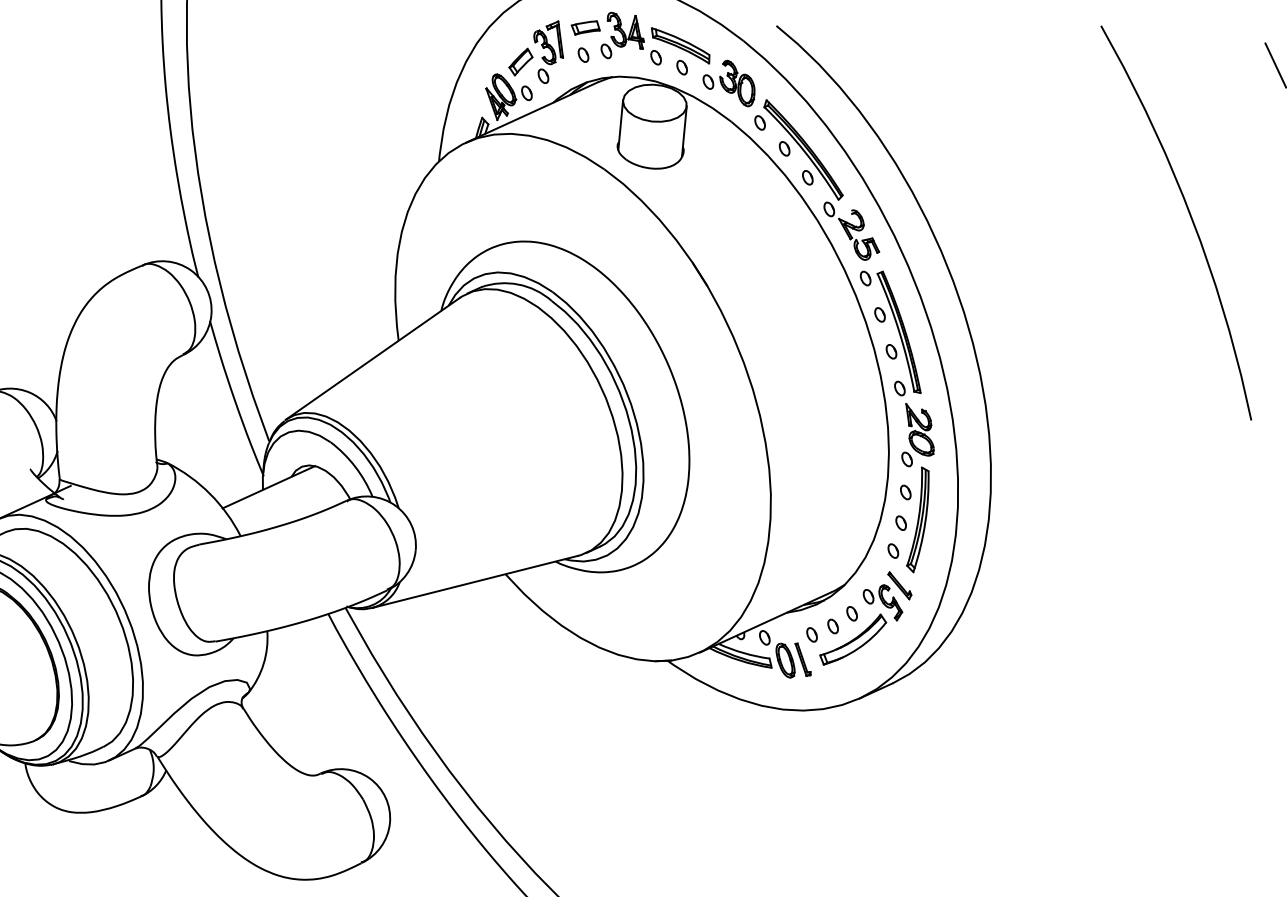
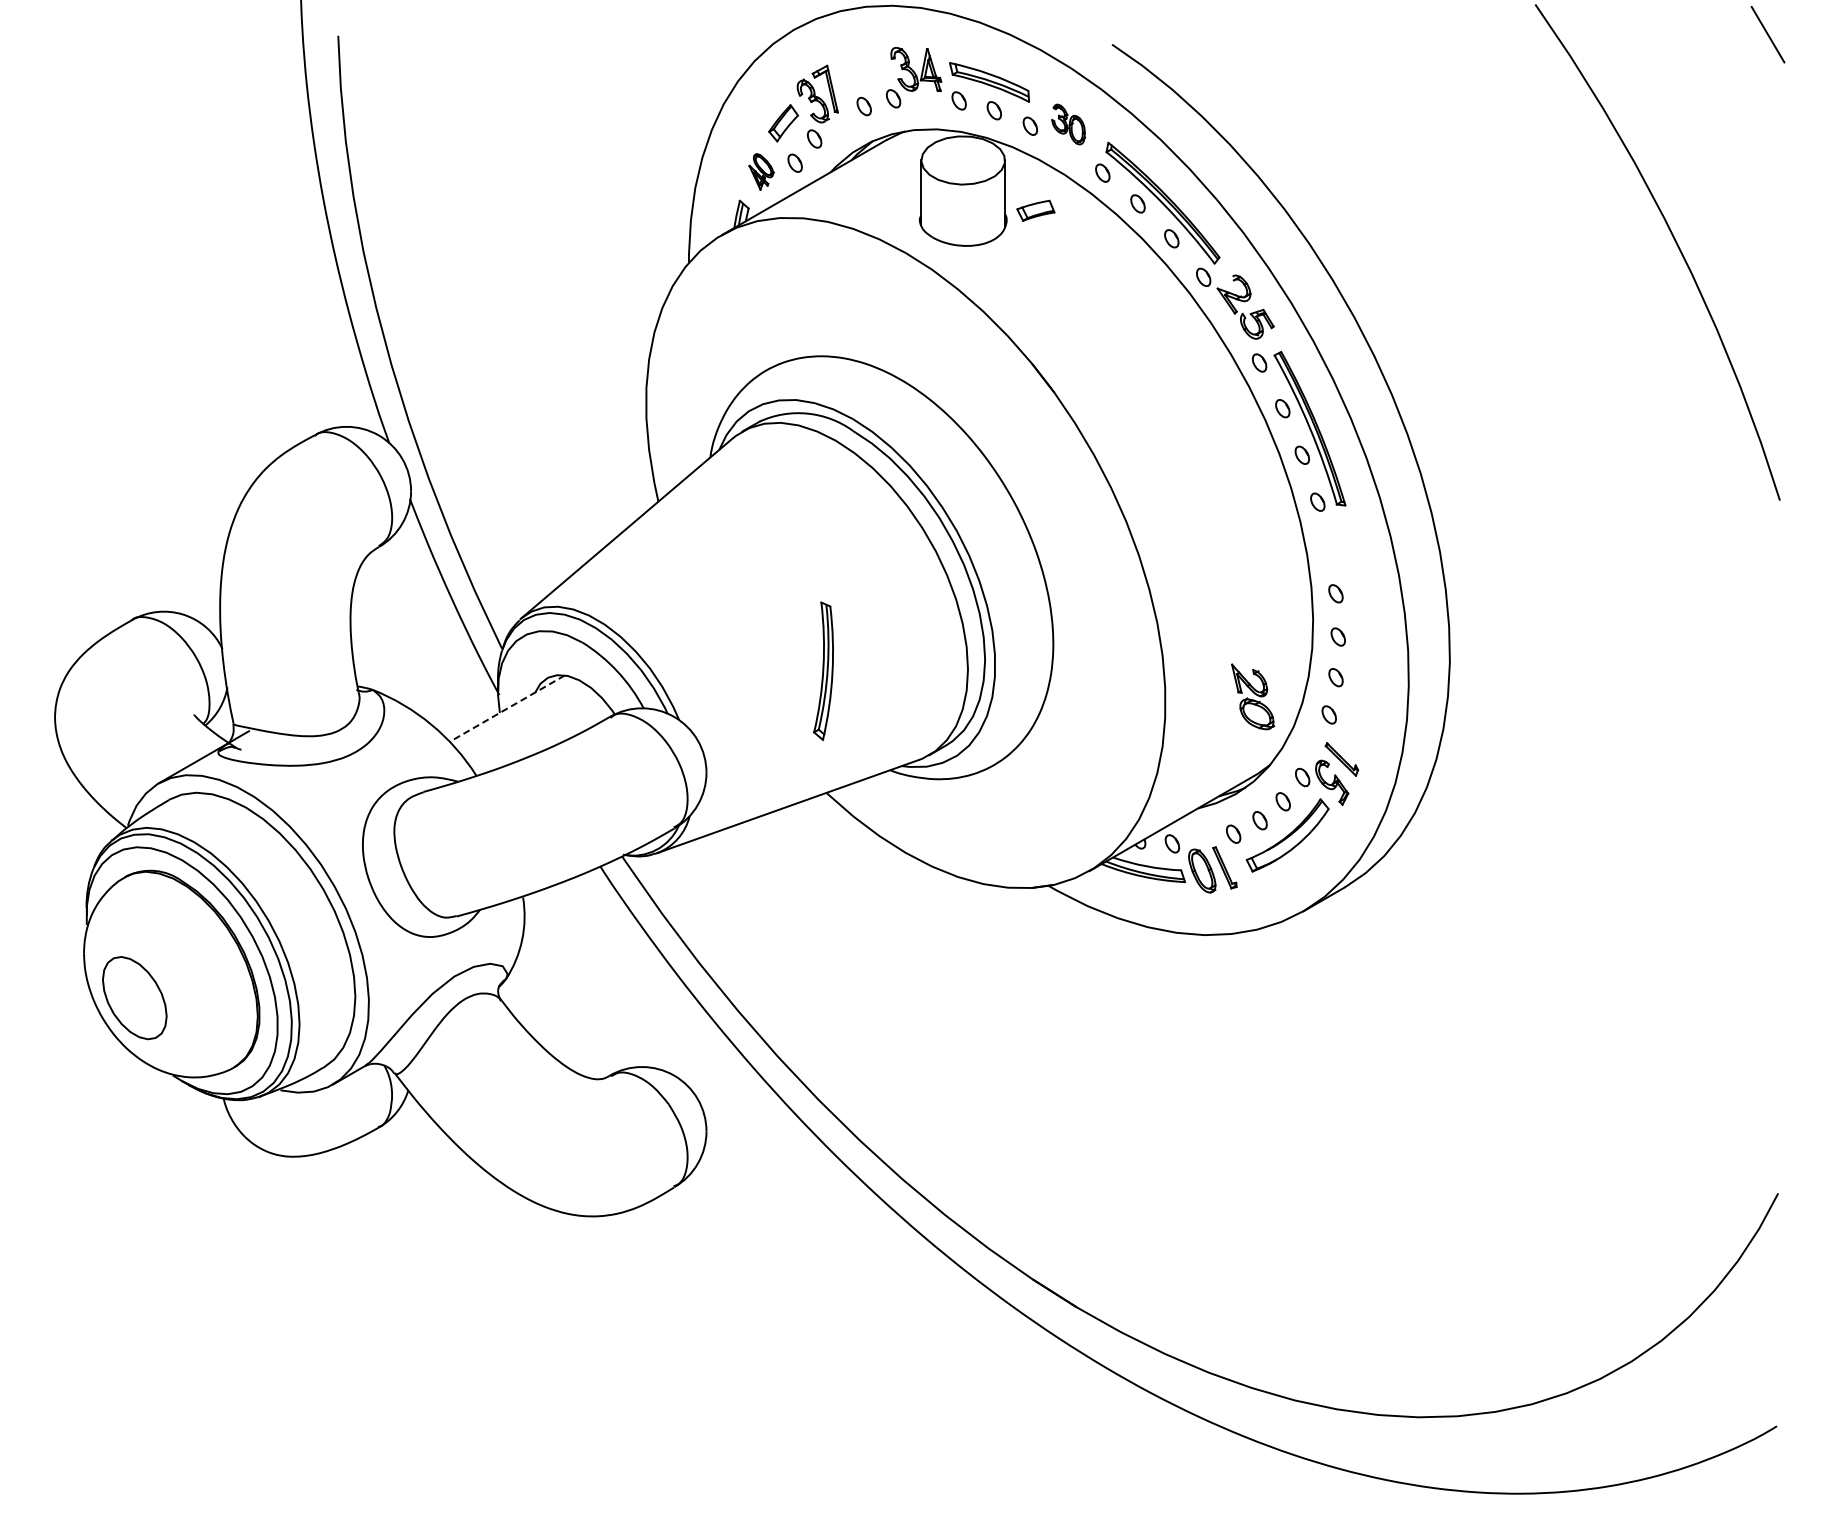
part: (585, 27) -> (1035, 210), moved
part: (737, 83) -> (1068, 124), size x0.7
part: (500, 97) -> (761, 171), size x0.6
part: (920, 429) -> (1253, 696), moved
line: (269, 487) -> (507, 708), solid -> dashed
part: (918, 519) -> (823, 670), moved

